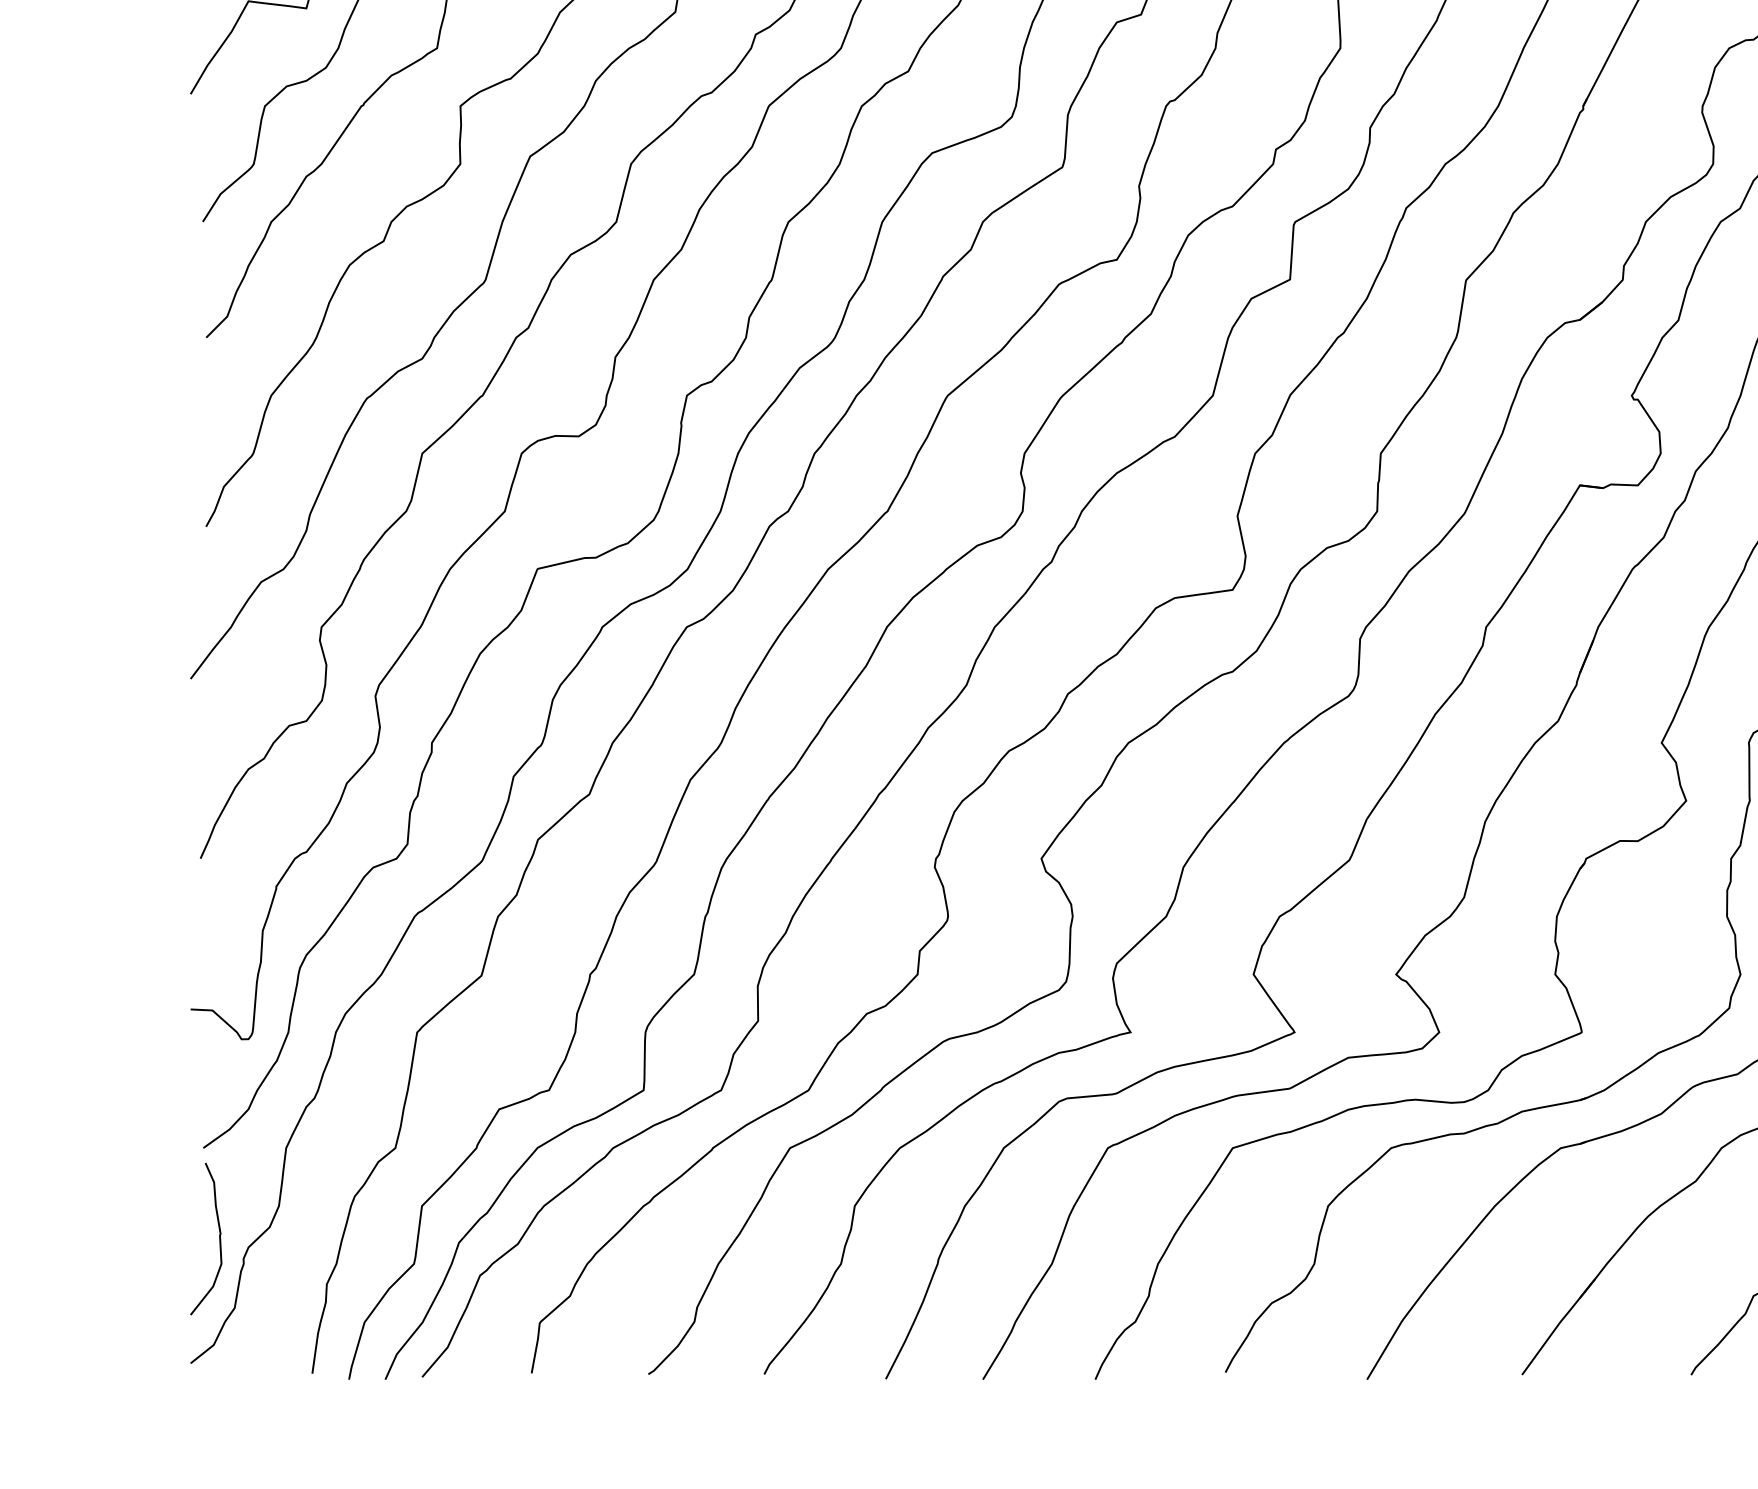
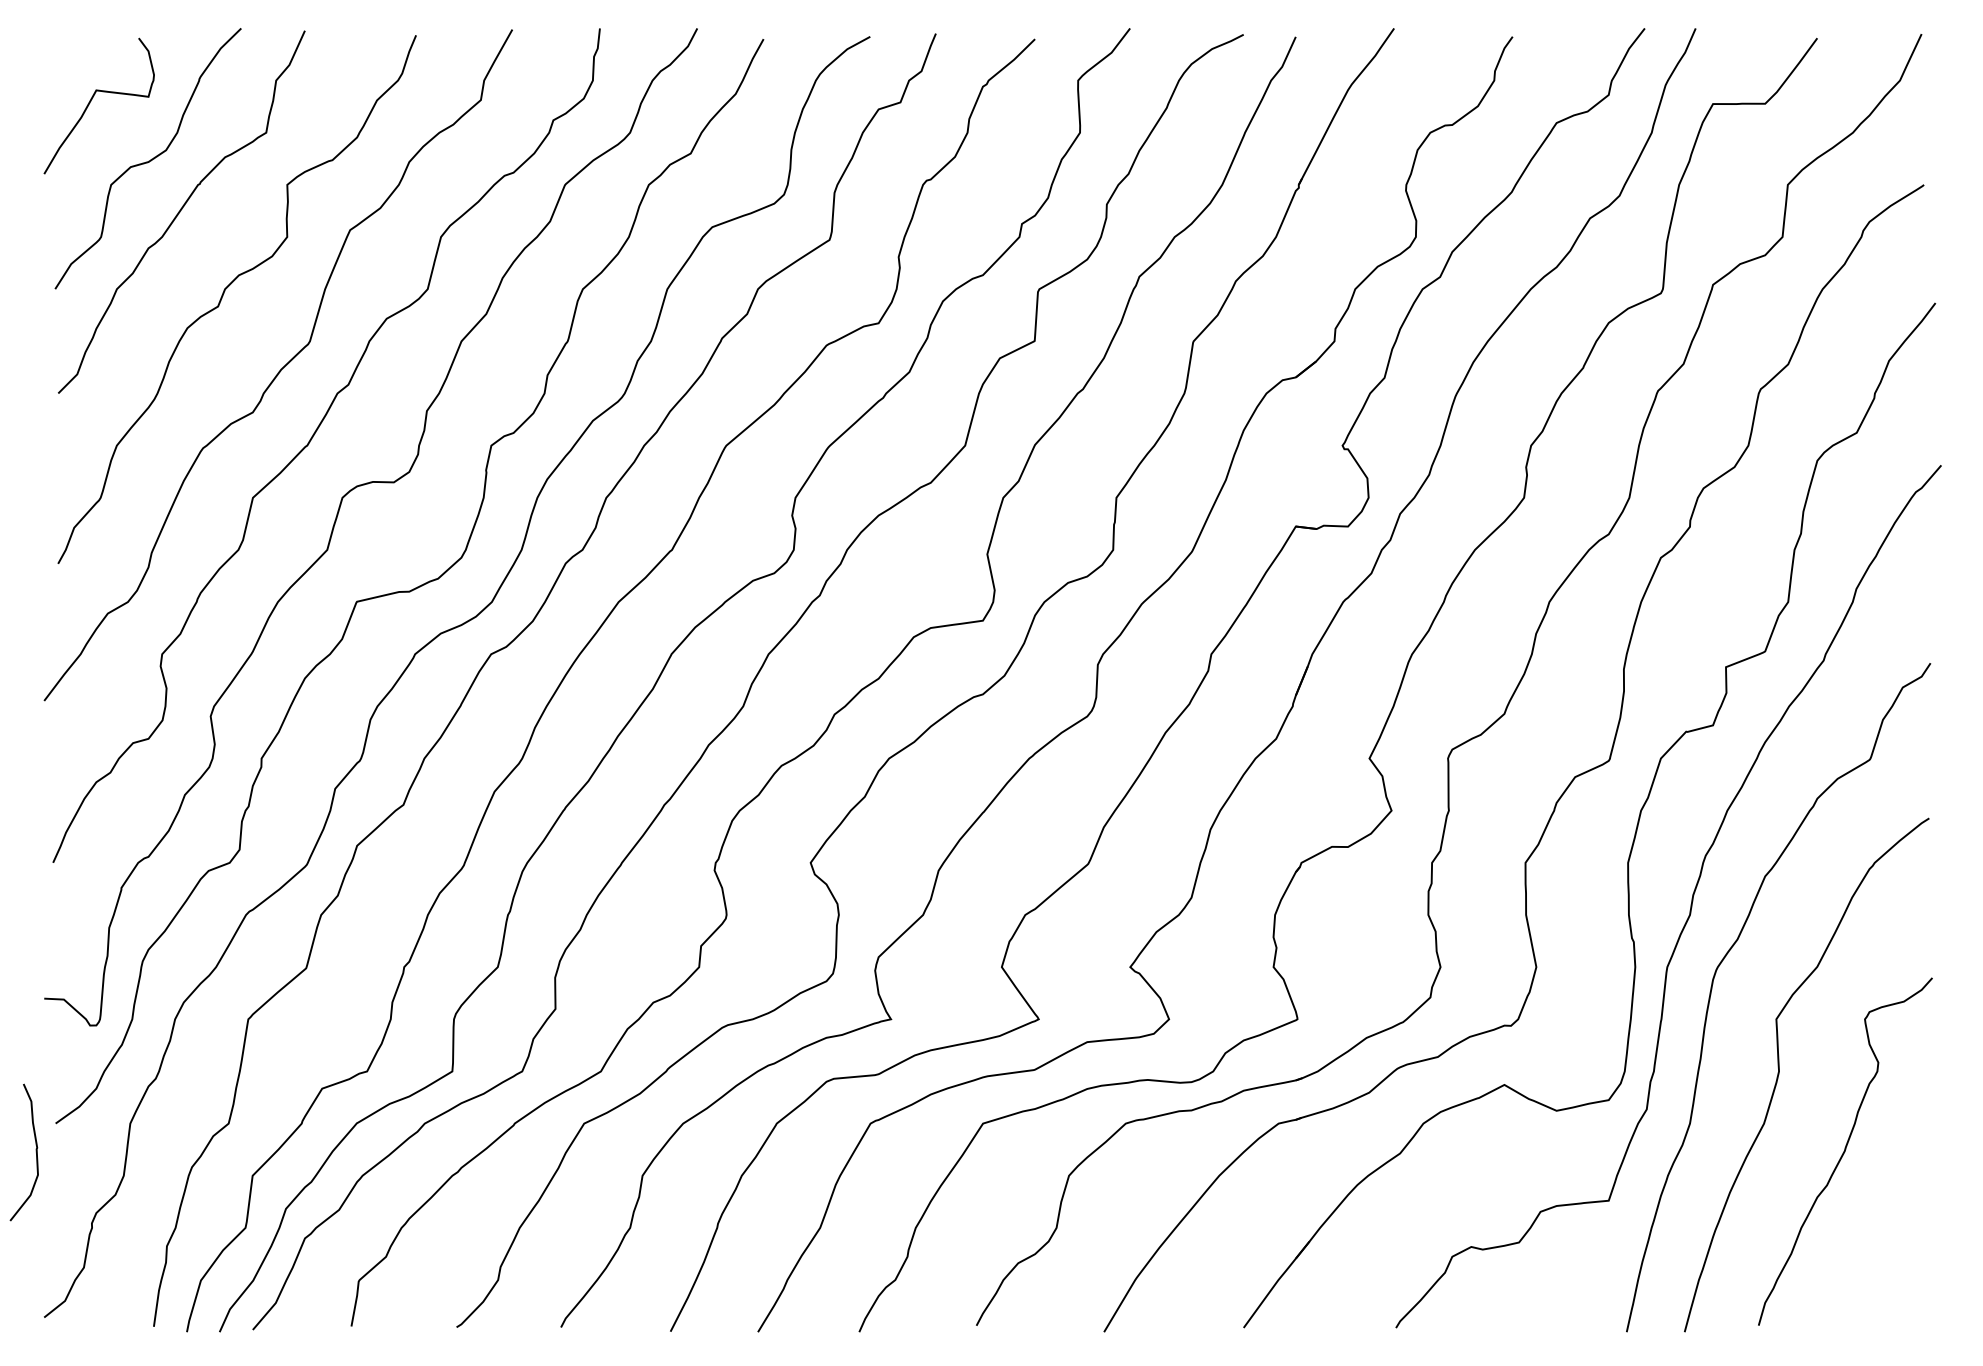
curve: (218, 1237) -> (35, 1151), moved

